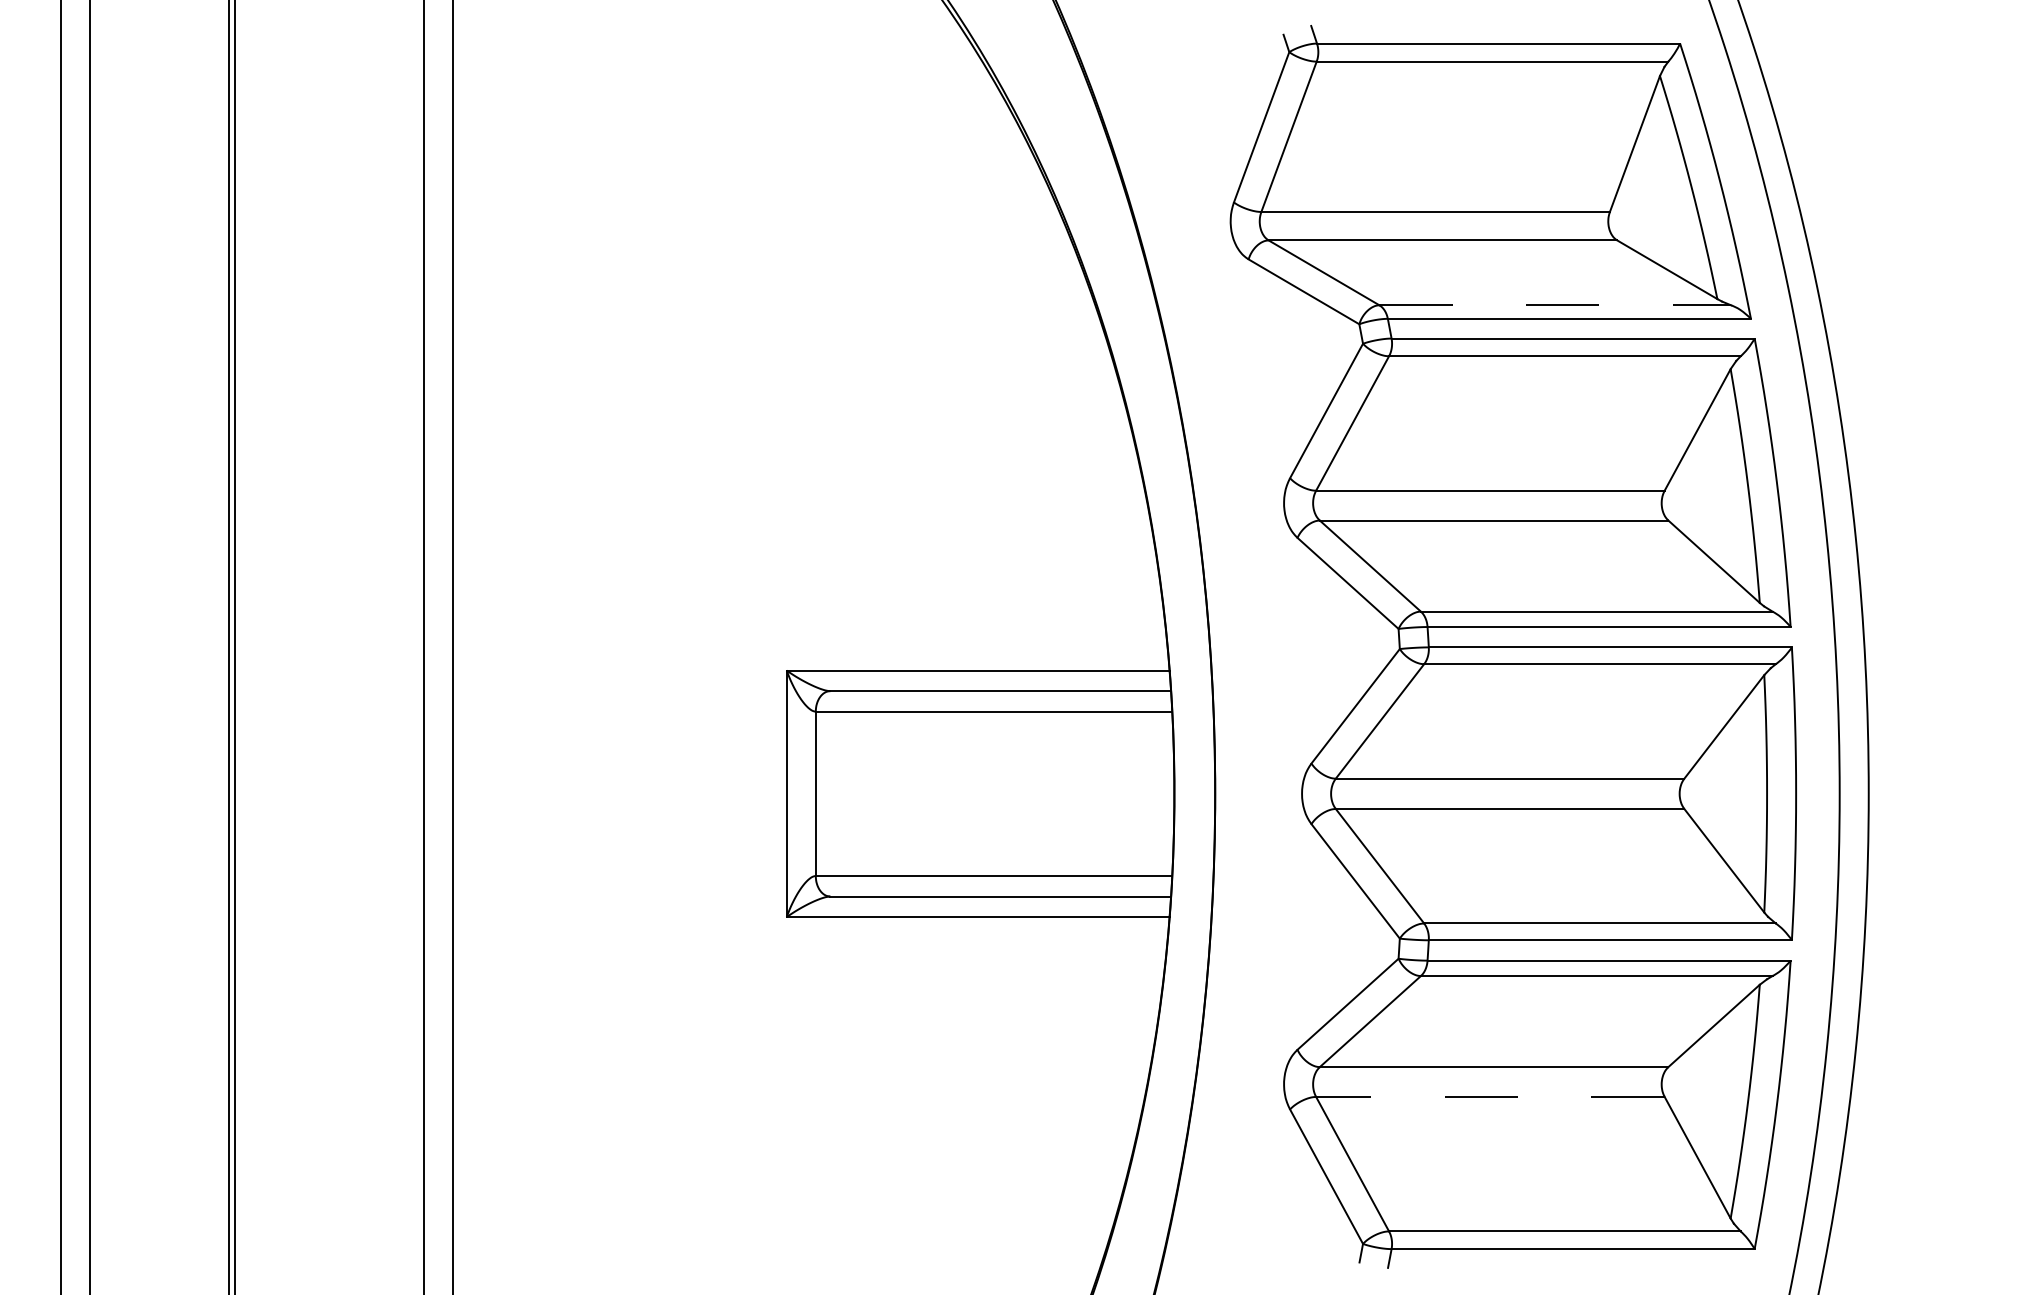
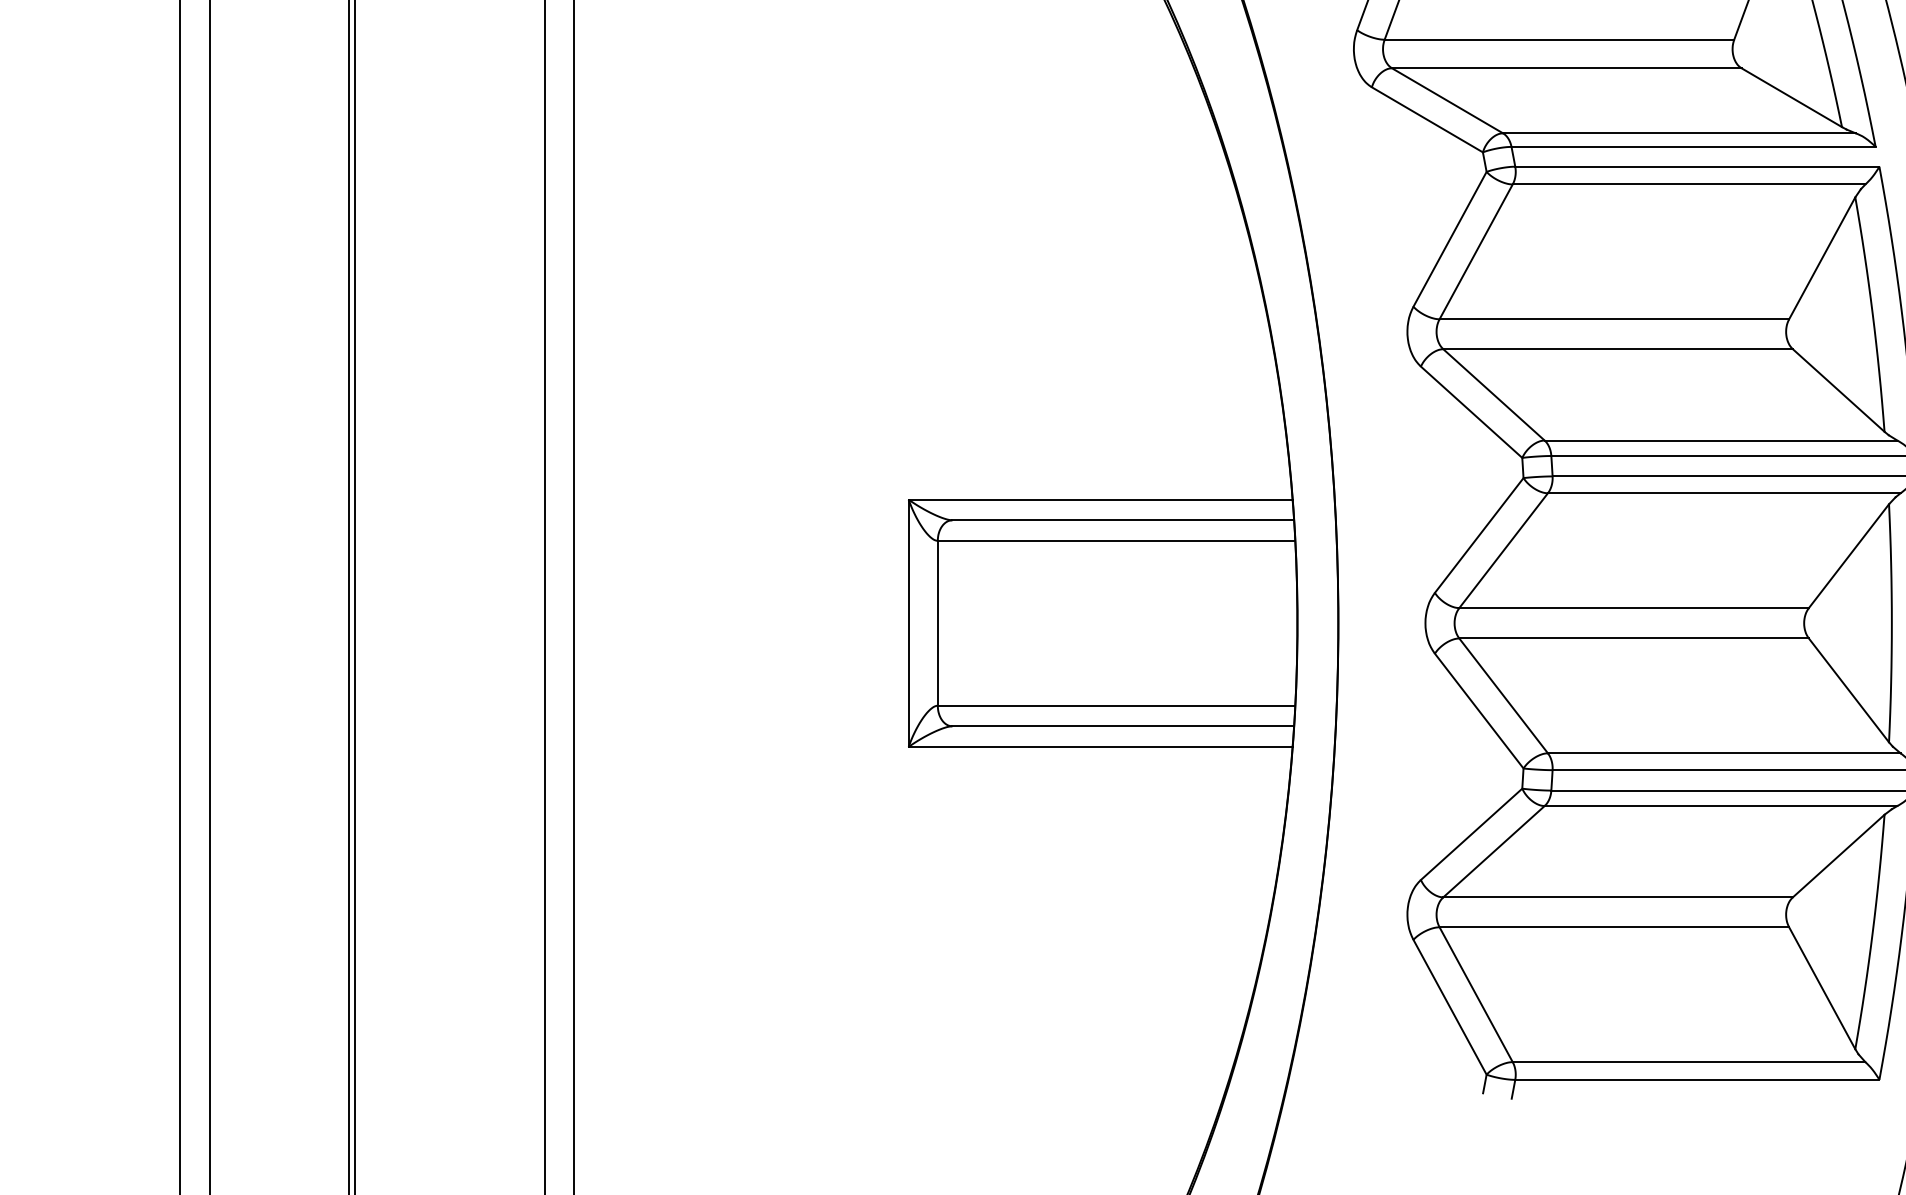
line: (1555, 305) -> (1679, 133), dashed -> solid
line: (1489, 1096) -> (1613, 926), dashed -> solid

